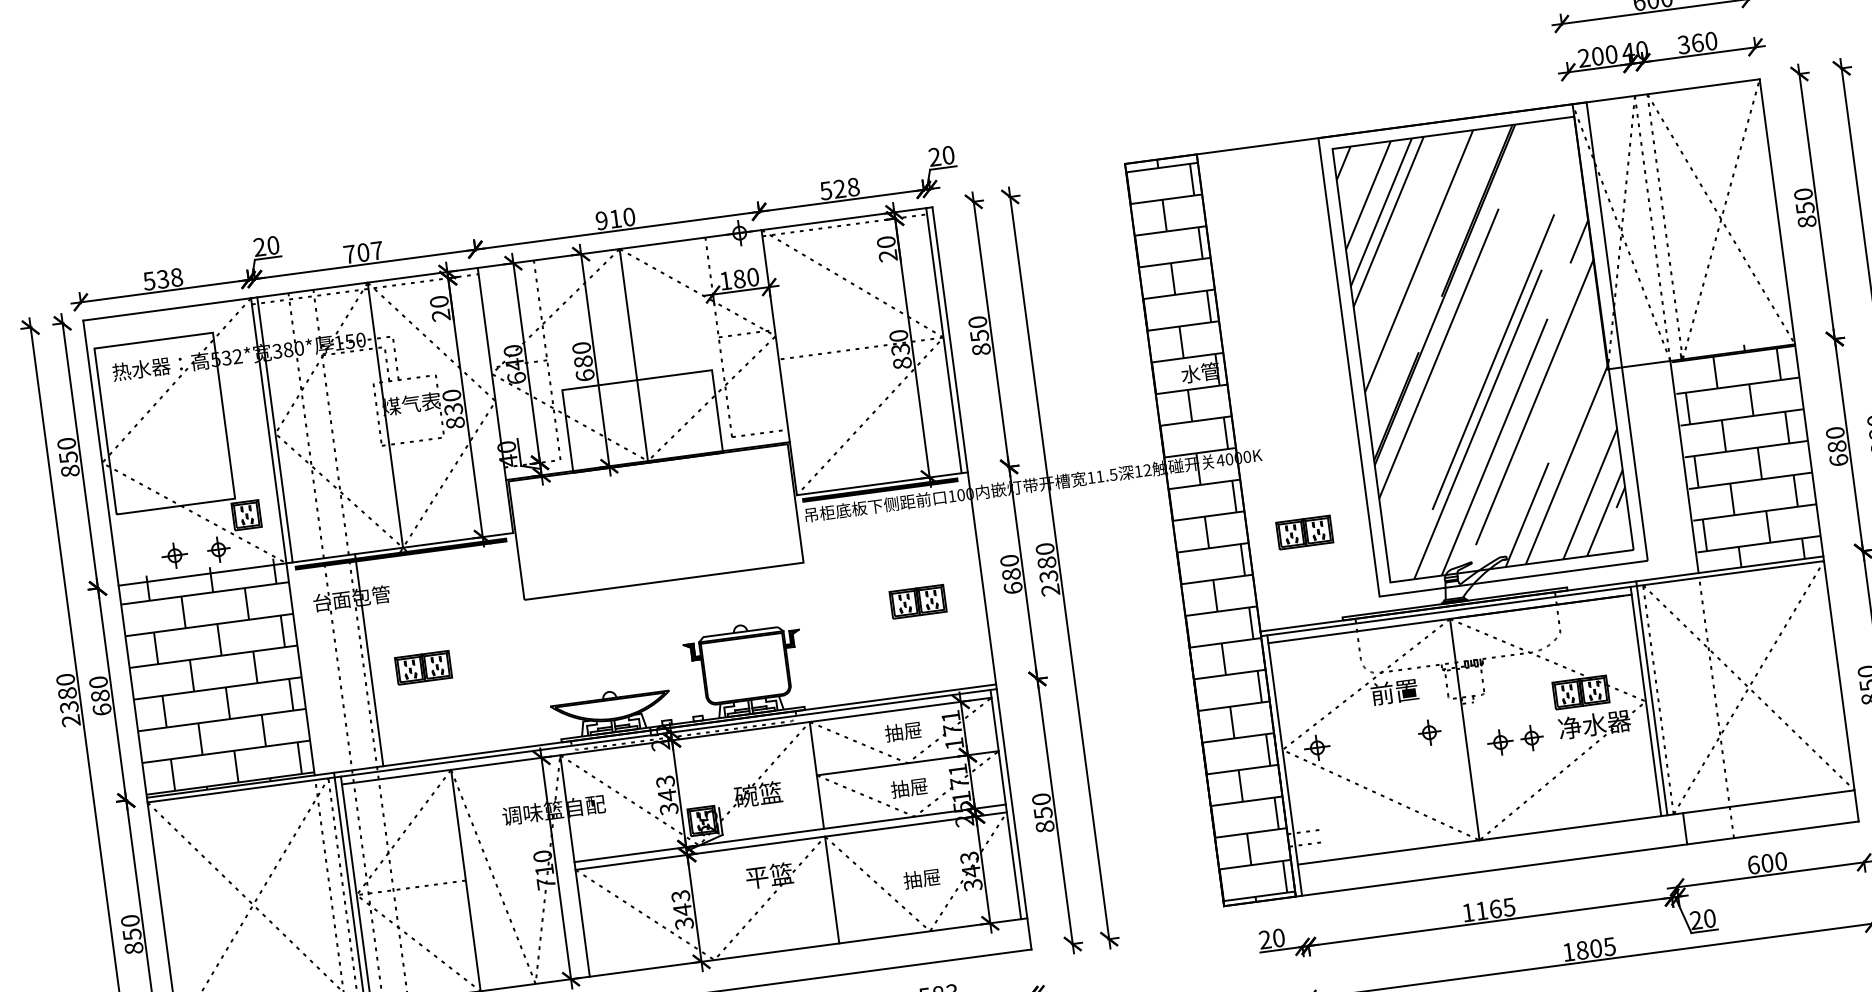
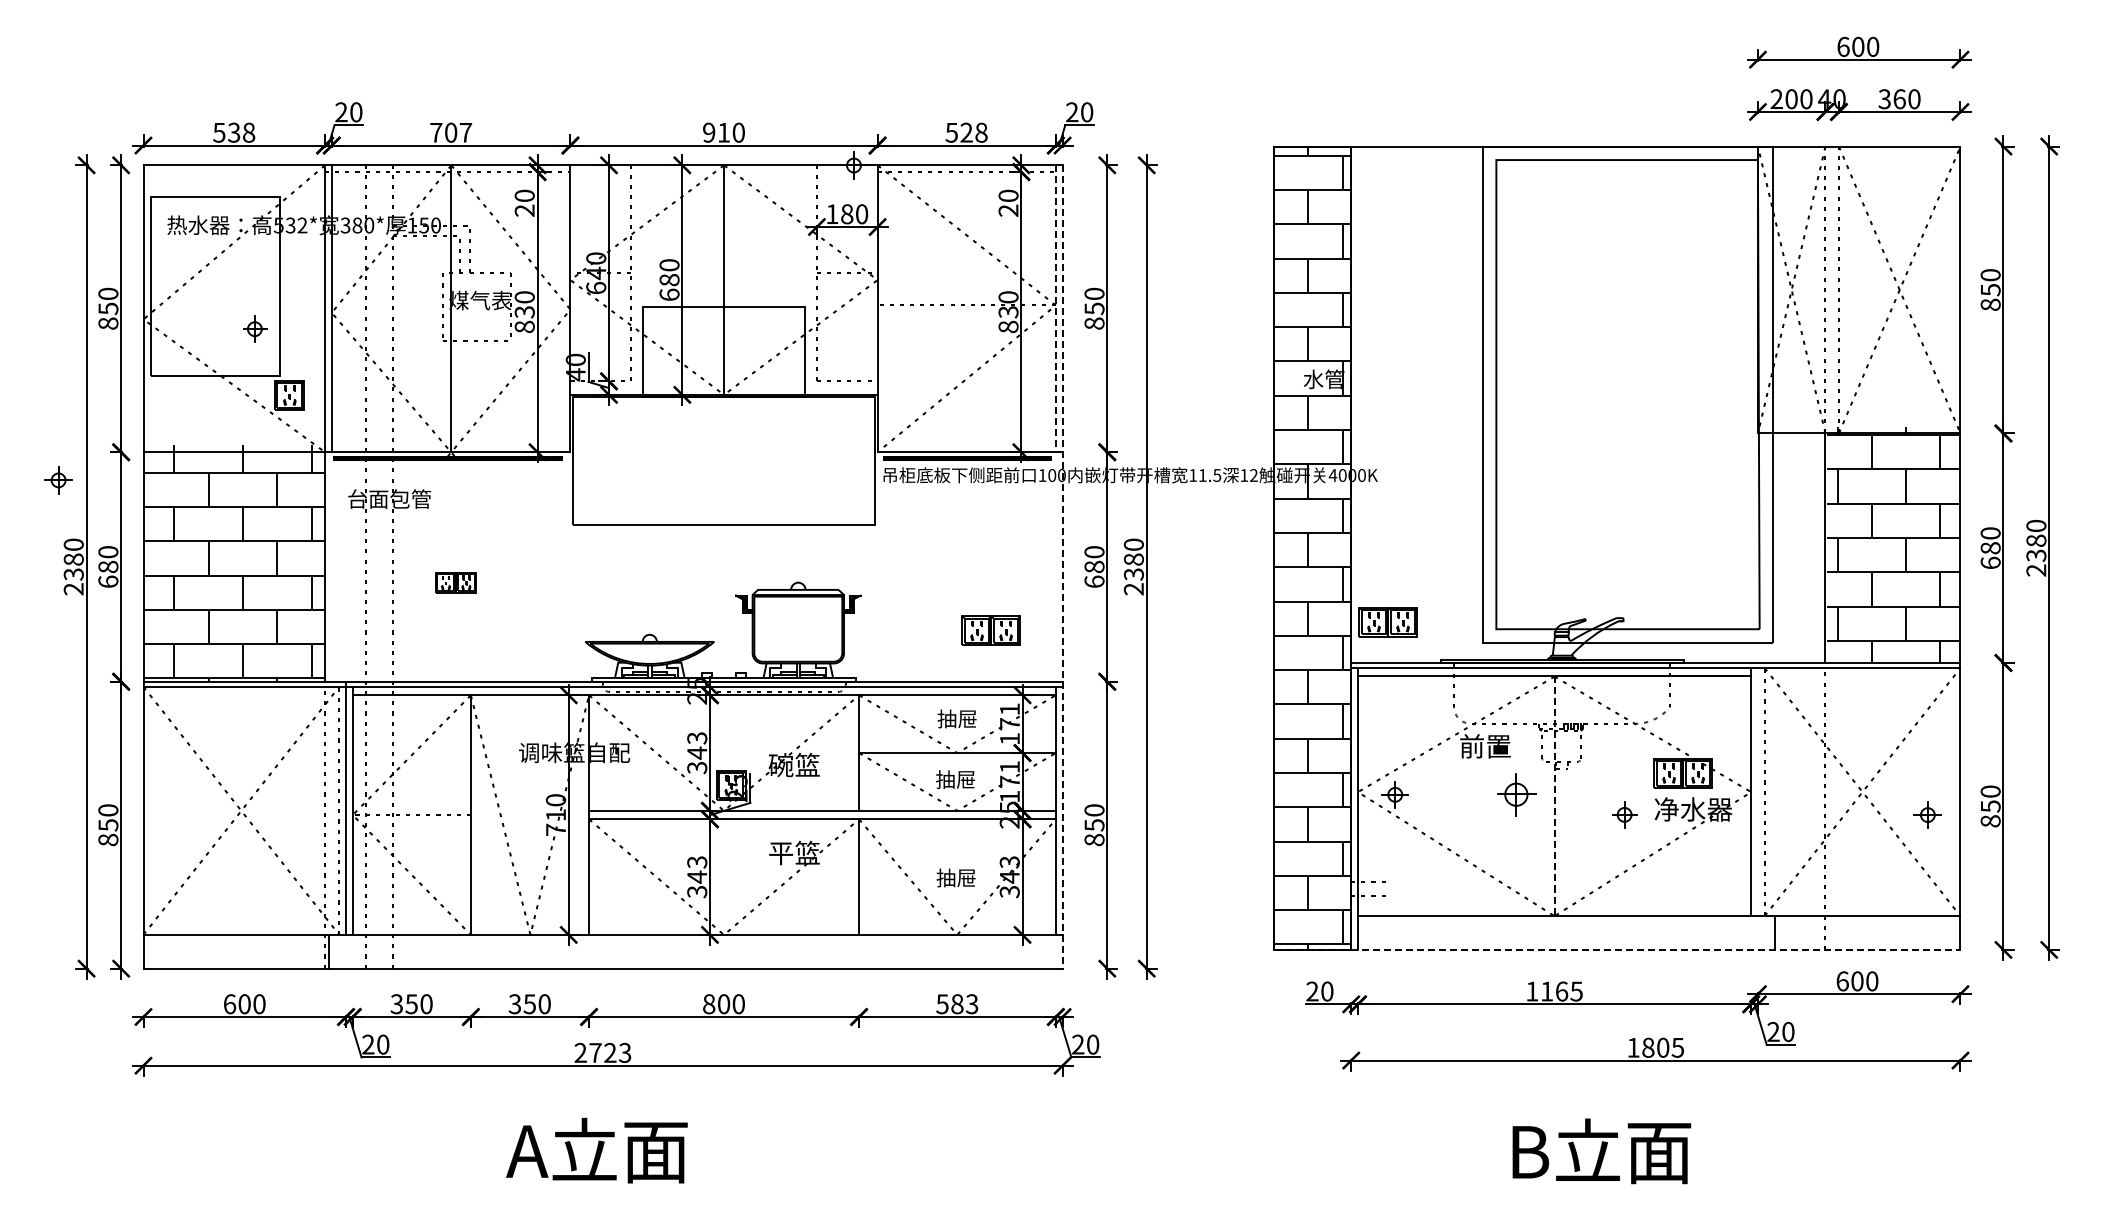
line: (943, 341) -> (1055, 309), solid -> dashed
hatch: (1482, 349) -> (1627, 394), removed
part: (1304, 533) -> (1387, 622), moved
part: (219, 549) -> (255, 328), moved
part: (174, 555) -> (58, 480), moved
line: (981, 578) -> (1062, 567), solid -> dashed
part: (917, 601) -> (990, 630), moved
line: (369, 659) -> (399, 566), removed
part: (422, 667) -> (455, 582), size x0.7
line: (1651, 698) -> (1757, 789), removed
line: (1464, 729) -> (1554, 796), solid -> dashed
part: (1429, 732) -> (1516, 794), size x1.6
part: (1500, 742) -> (1927, 814), moved
line: (1541, 863) -> (1617, 949), solid -> dashed

